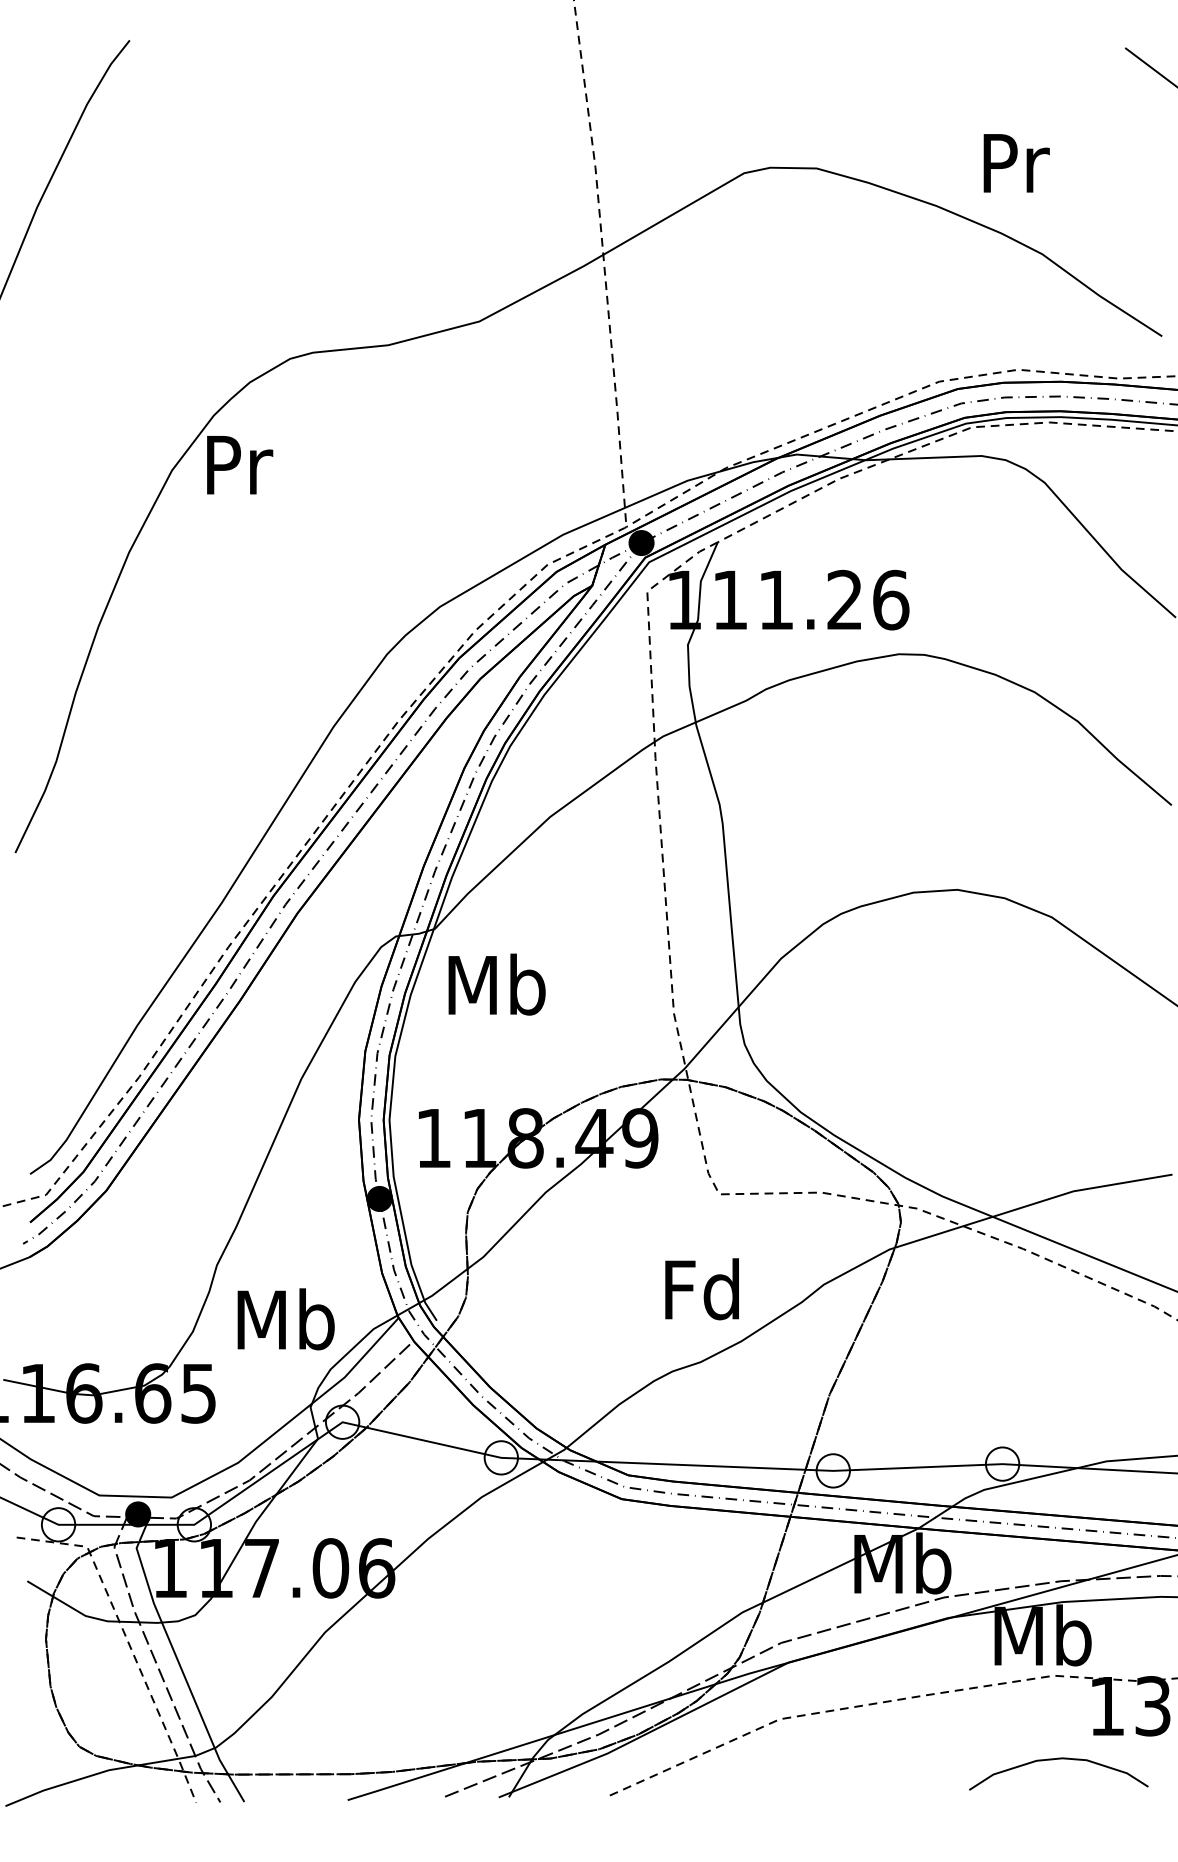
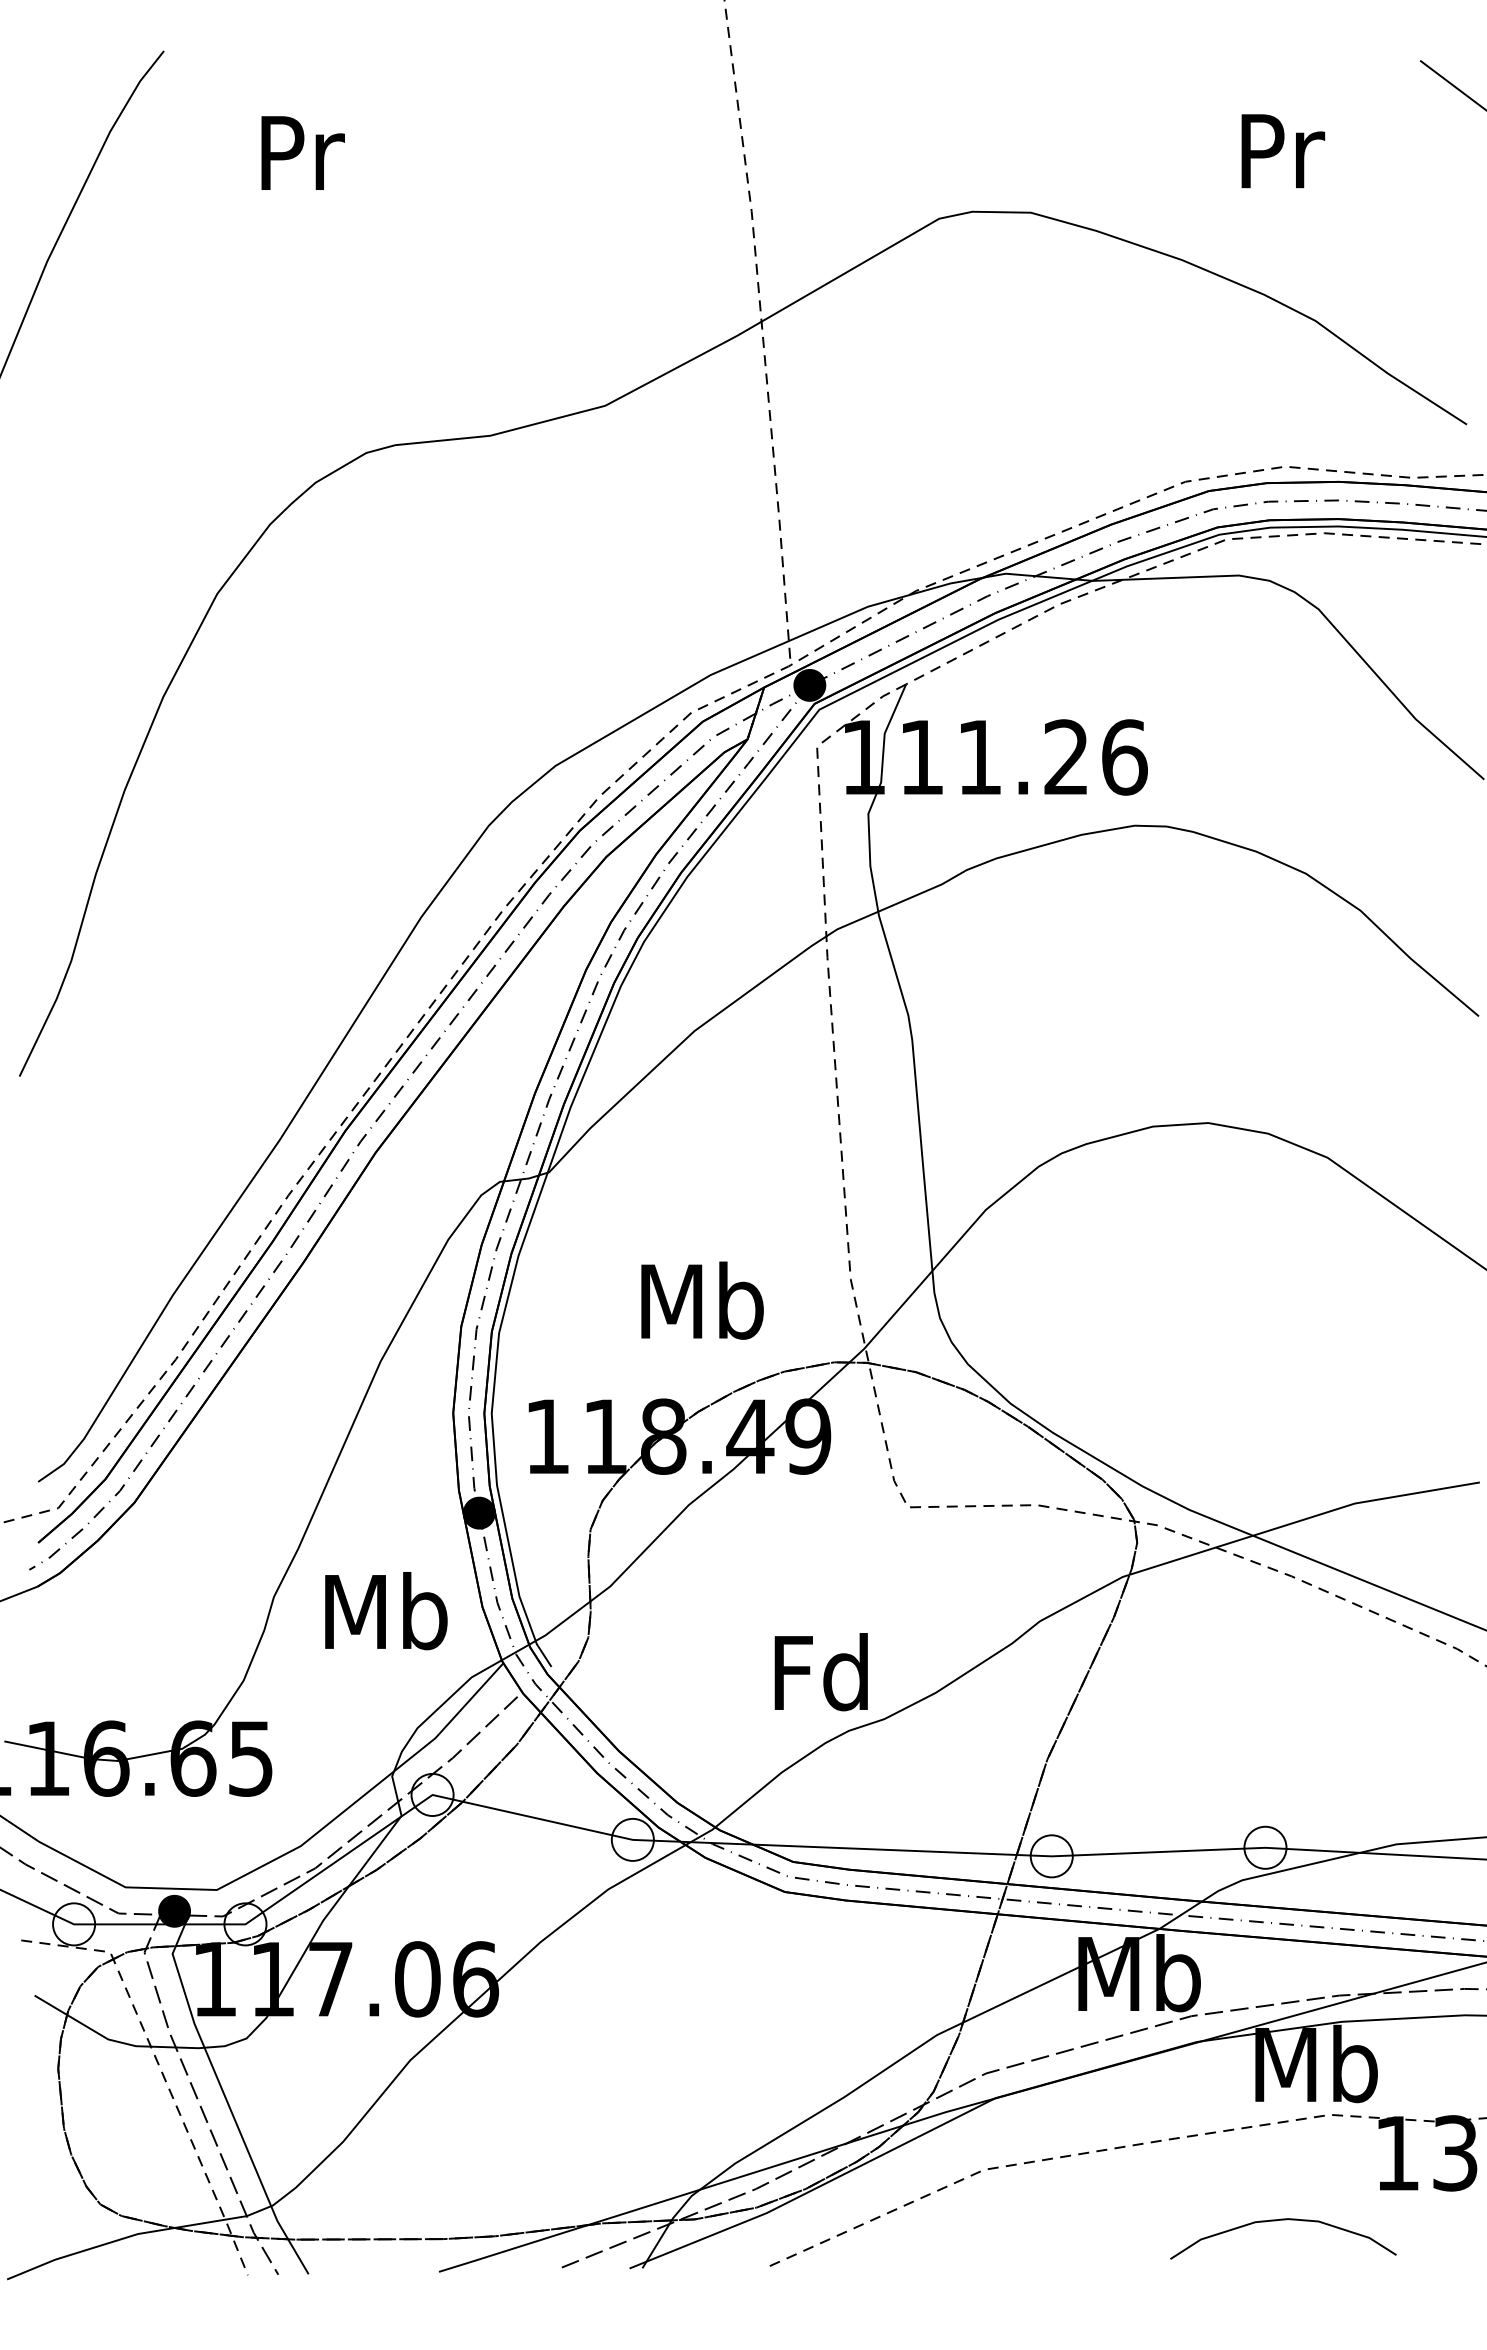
text: (1016, 163) -> (1283, 151), moved
text: (239, 464) -> (302, 152), moved
text: (497, 984) -> (702, 1300), moved
text: (701, 1289) -> (820, 1672), moved
text: (286, 1319) -> (386, 1611), moved
curve: (1058, 1759) -> (1283, 2220), moved

